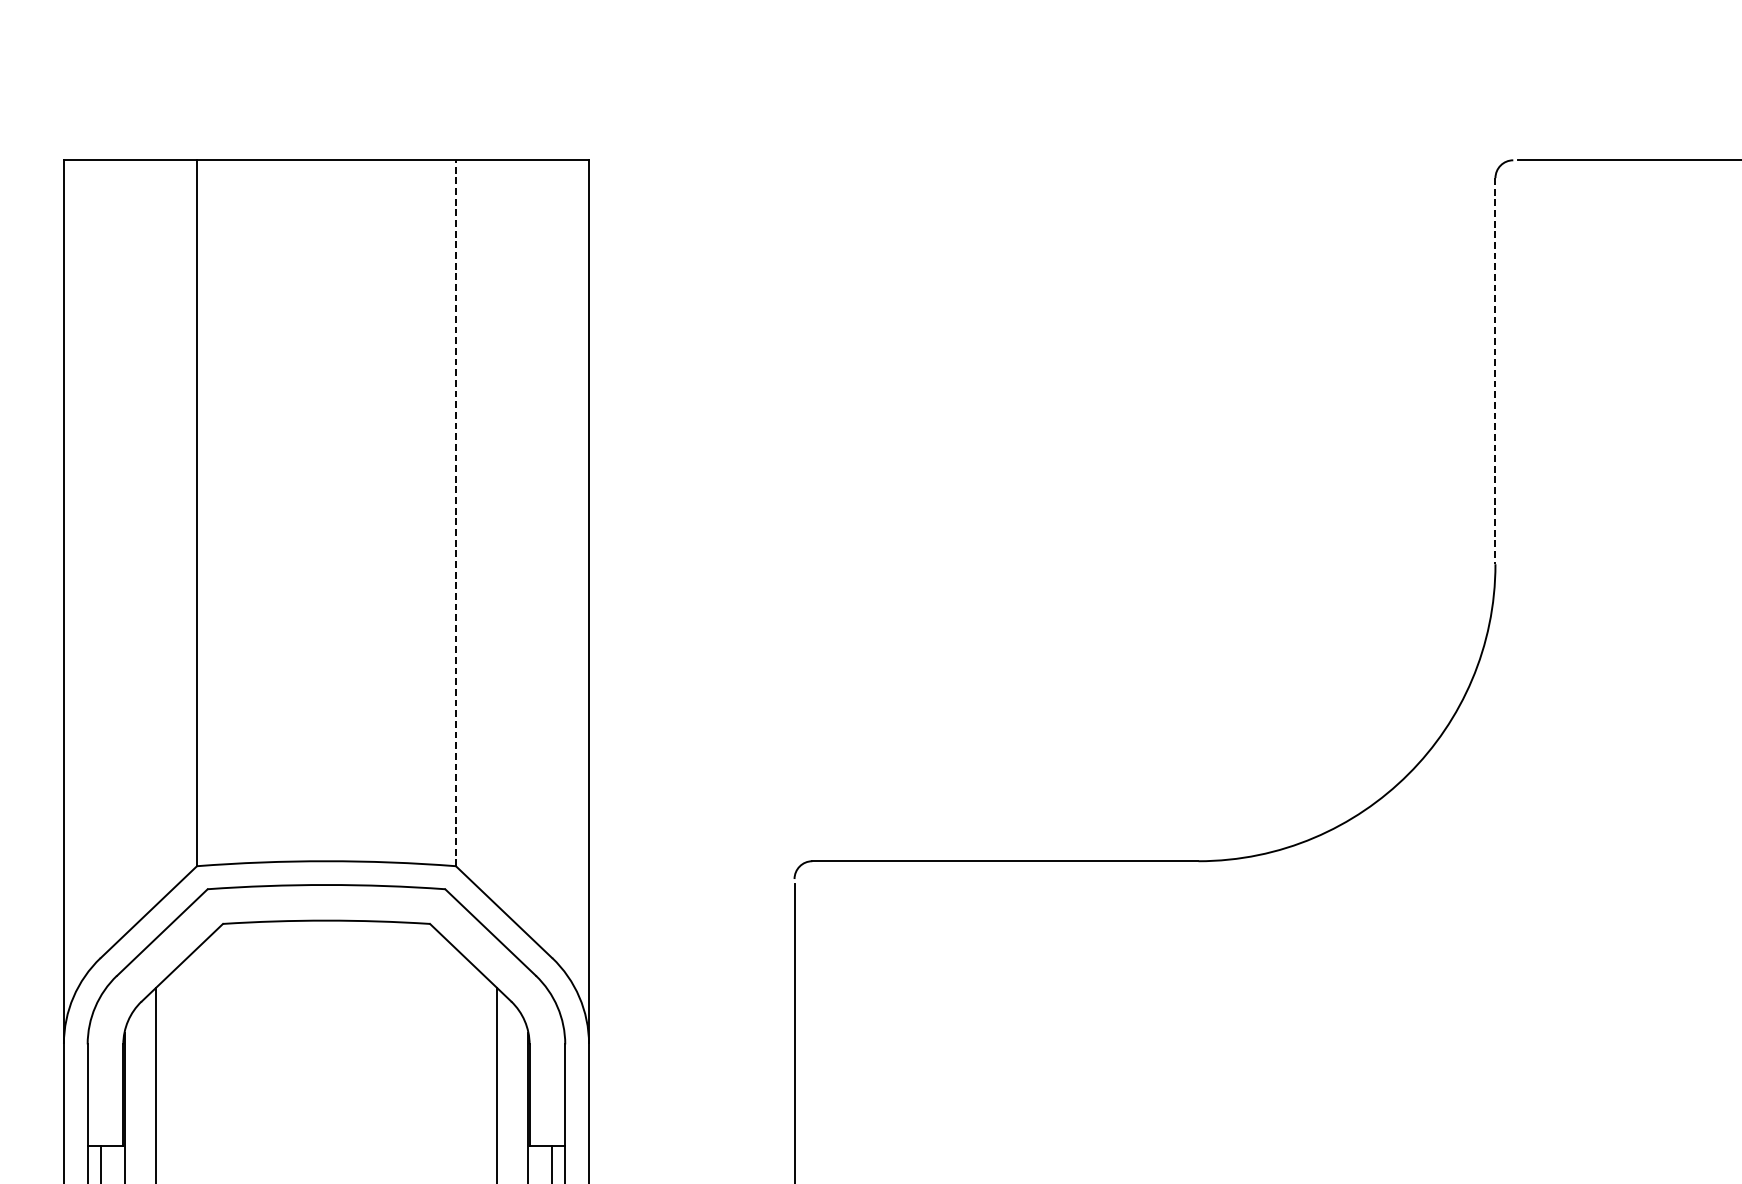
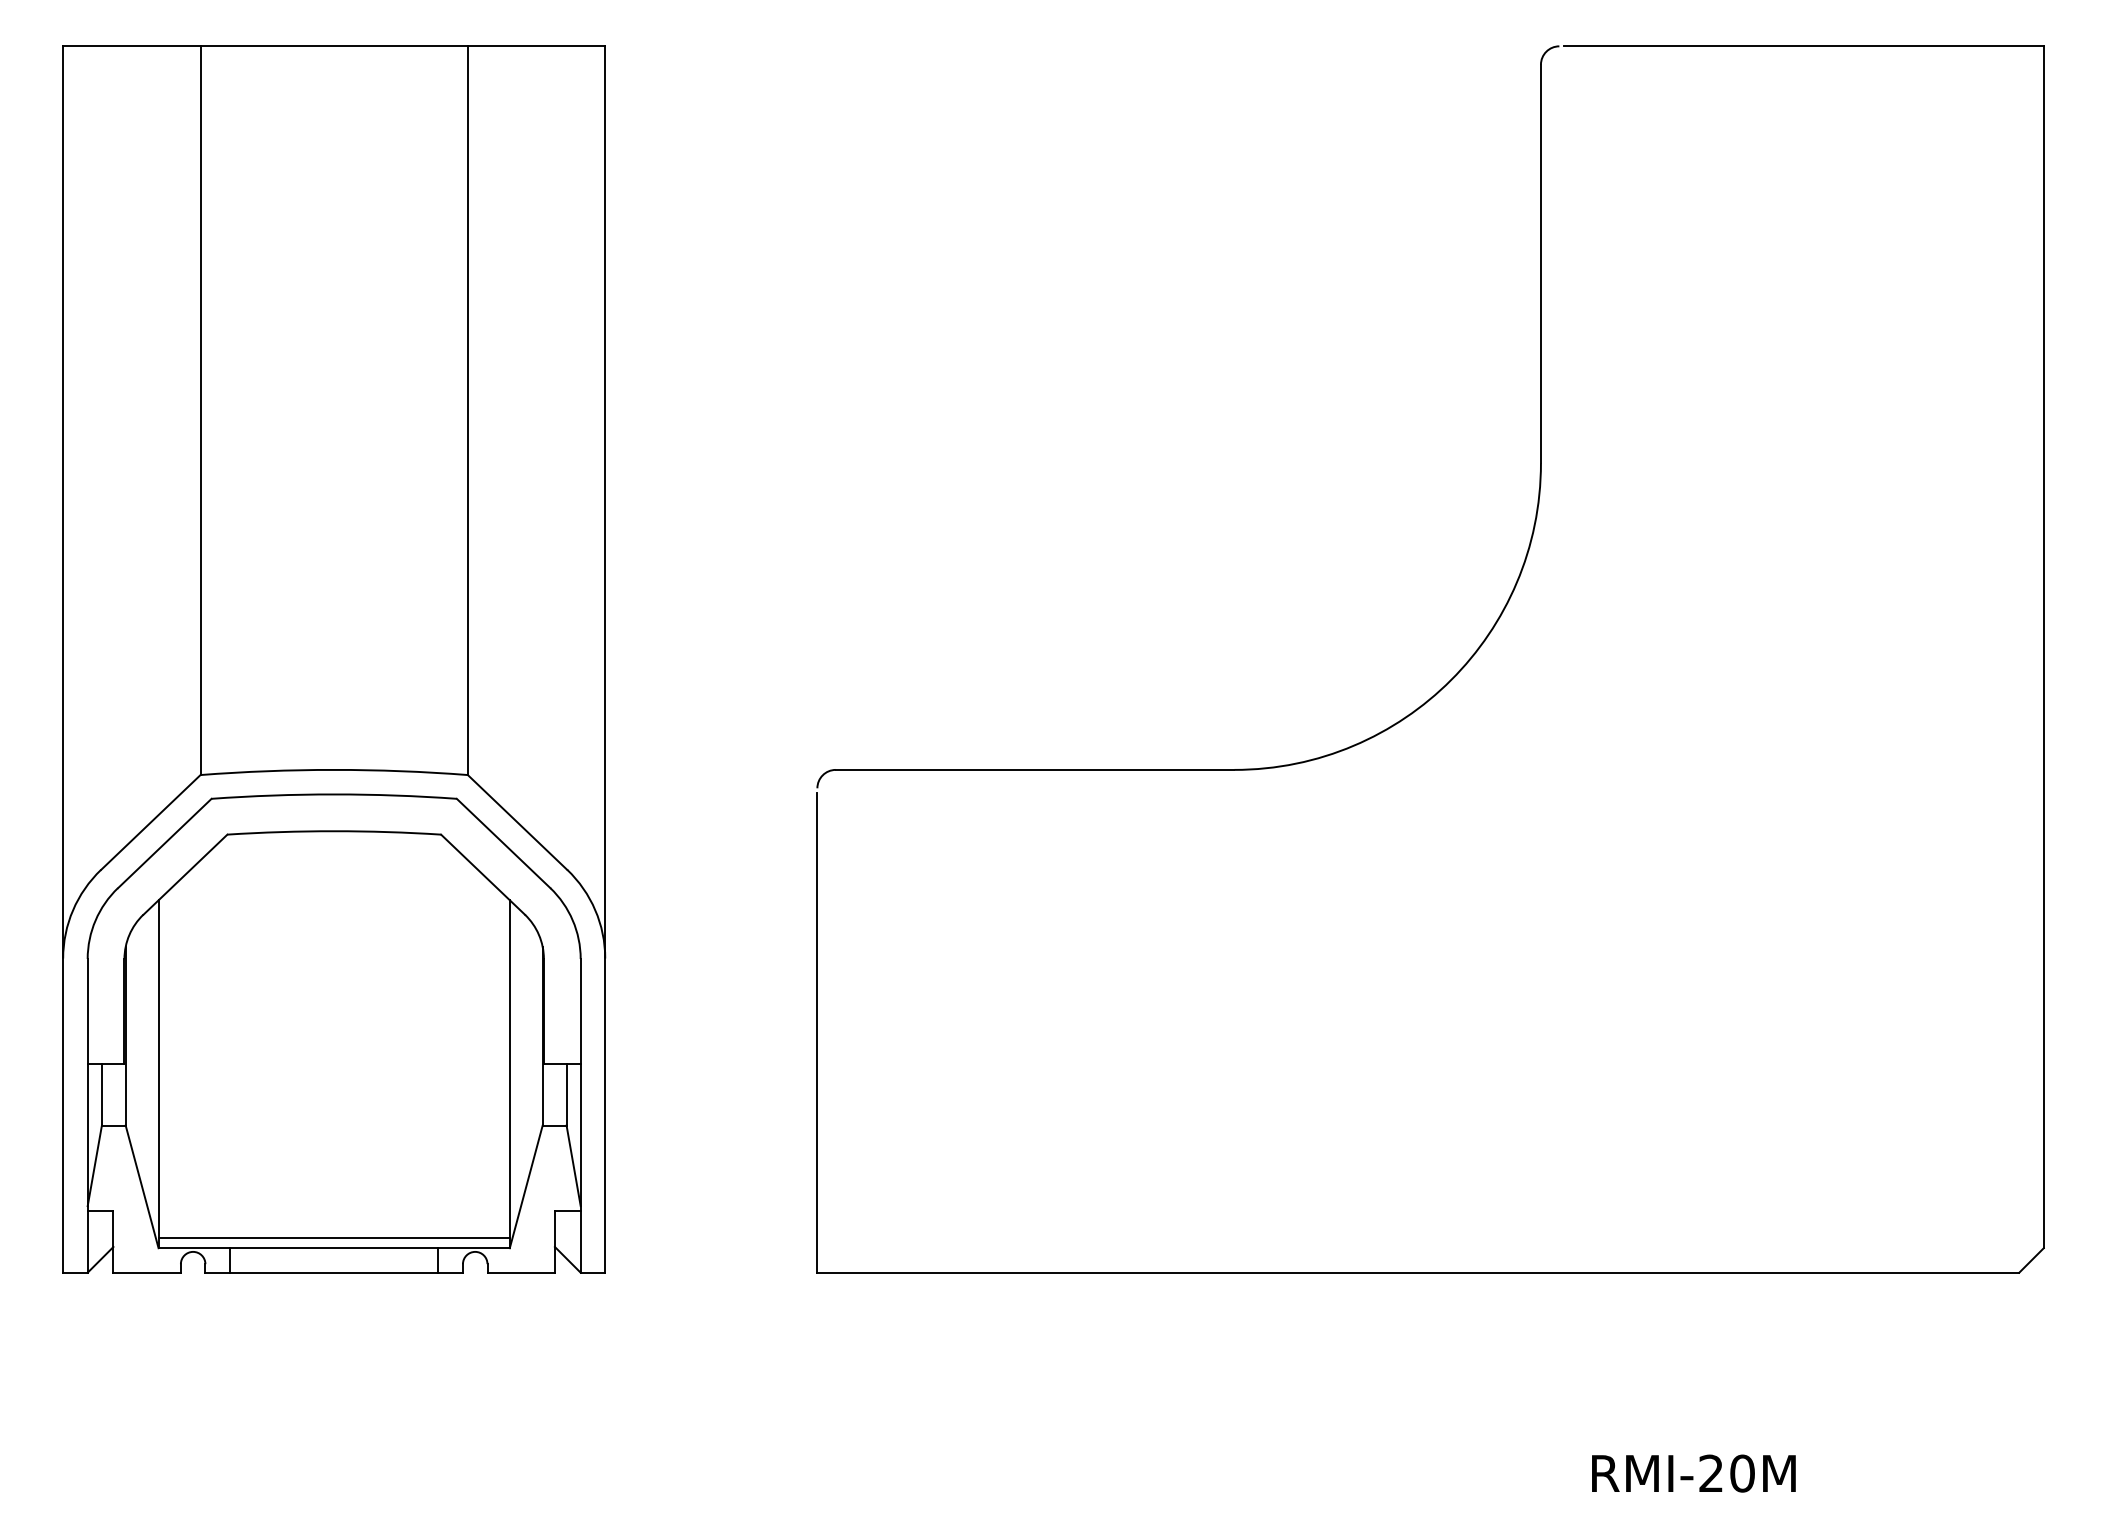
line: (1495, 371) -> (1540, 264), dashed -> solid
line: (455, 513) -> (467, 410), dashed -> solid

